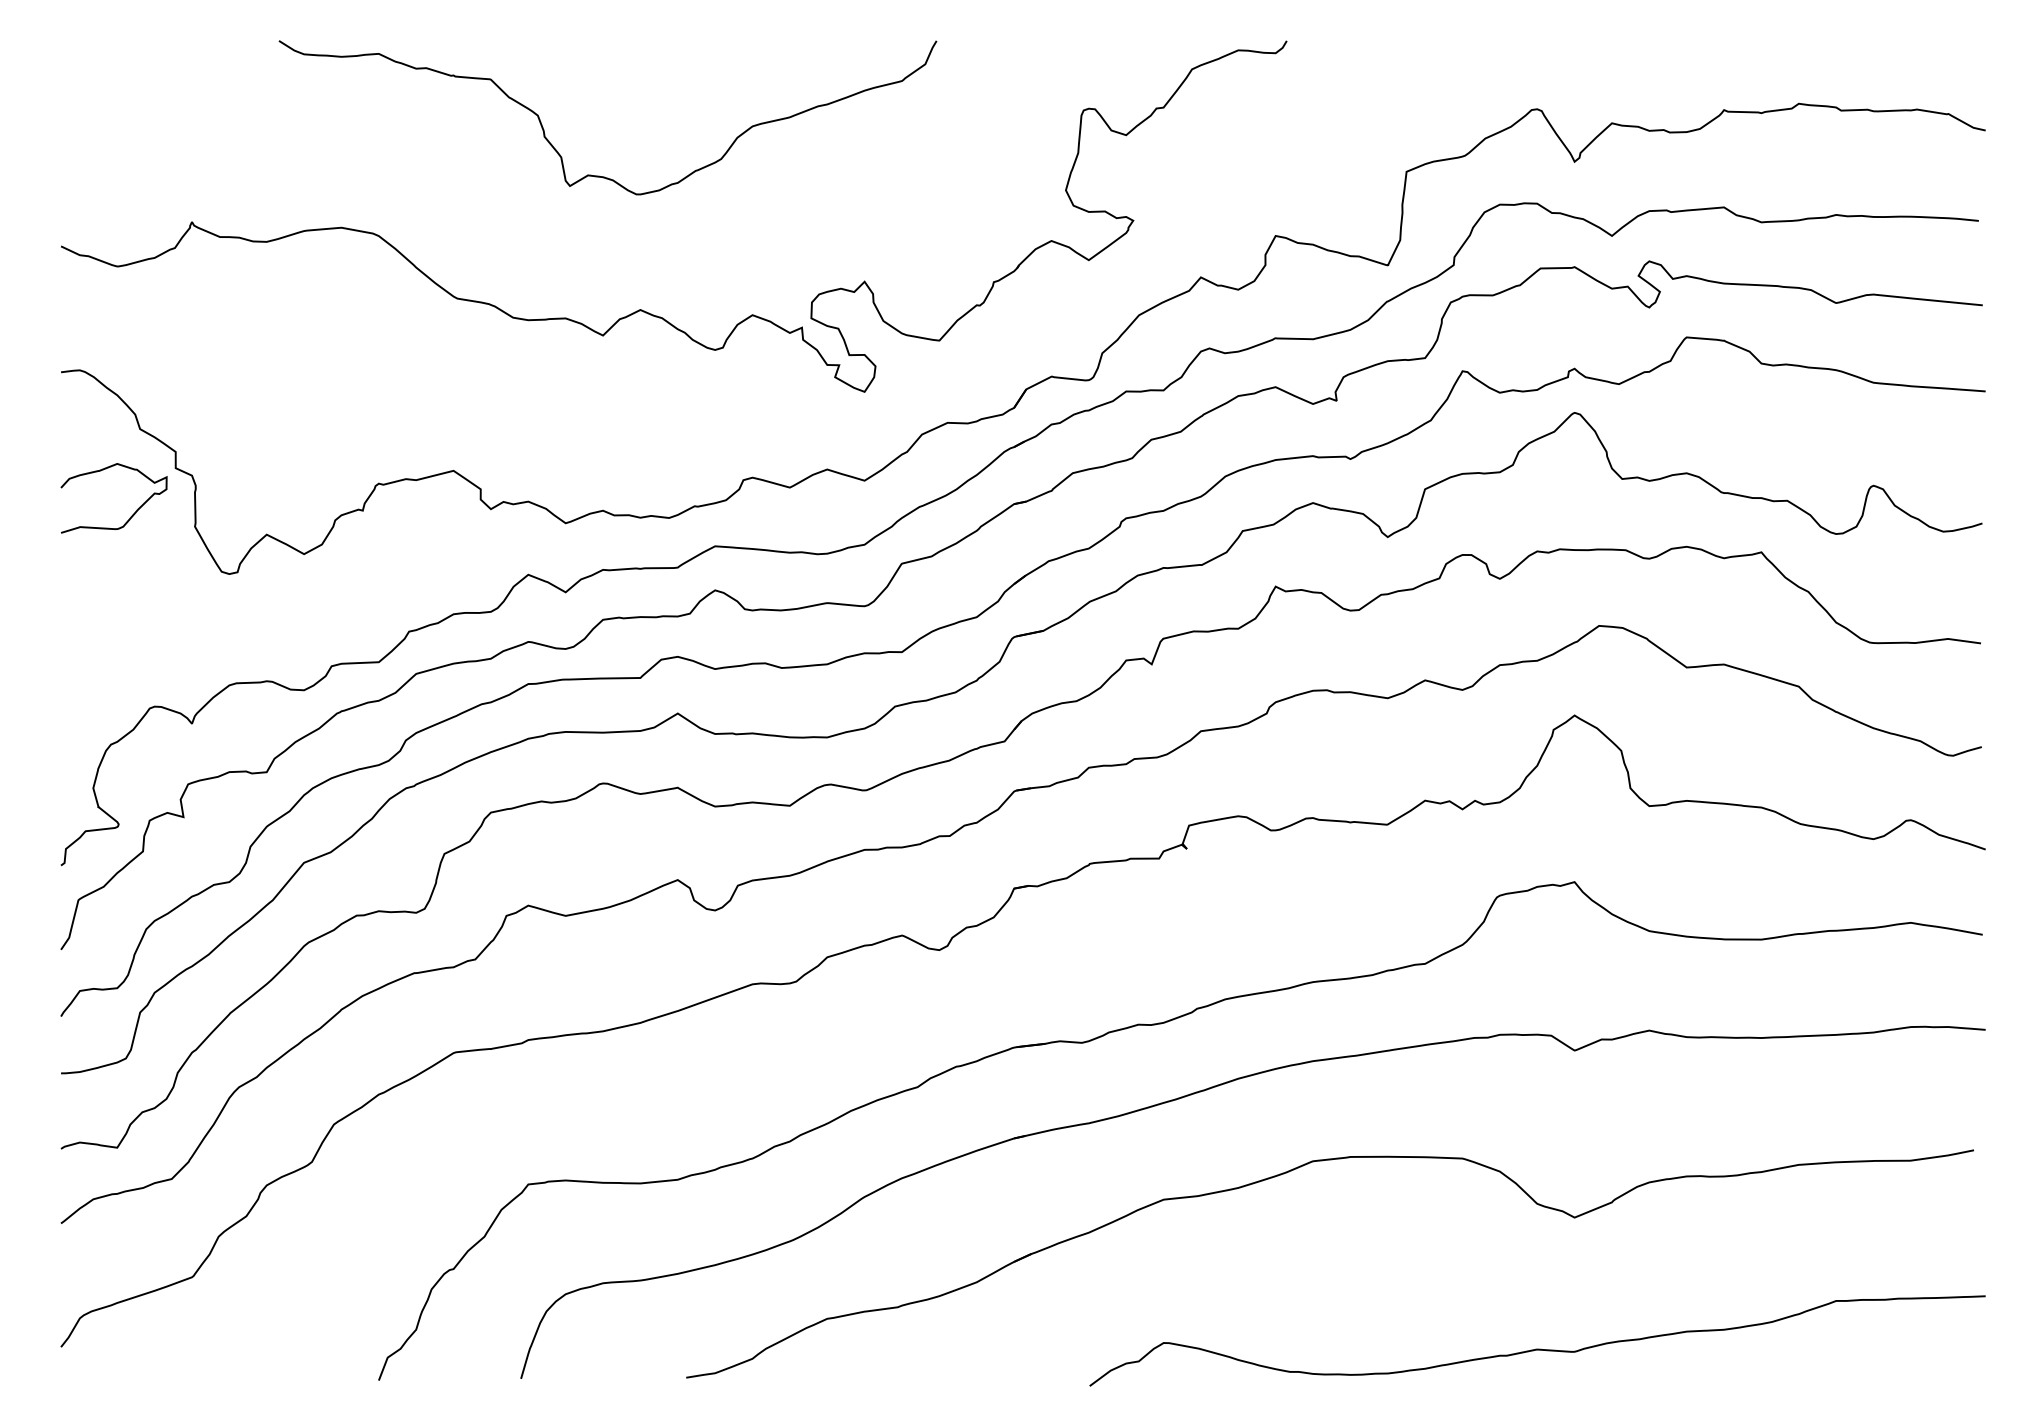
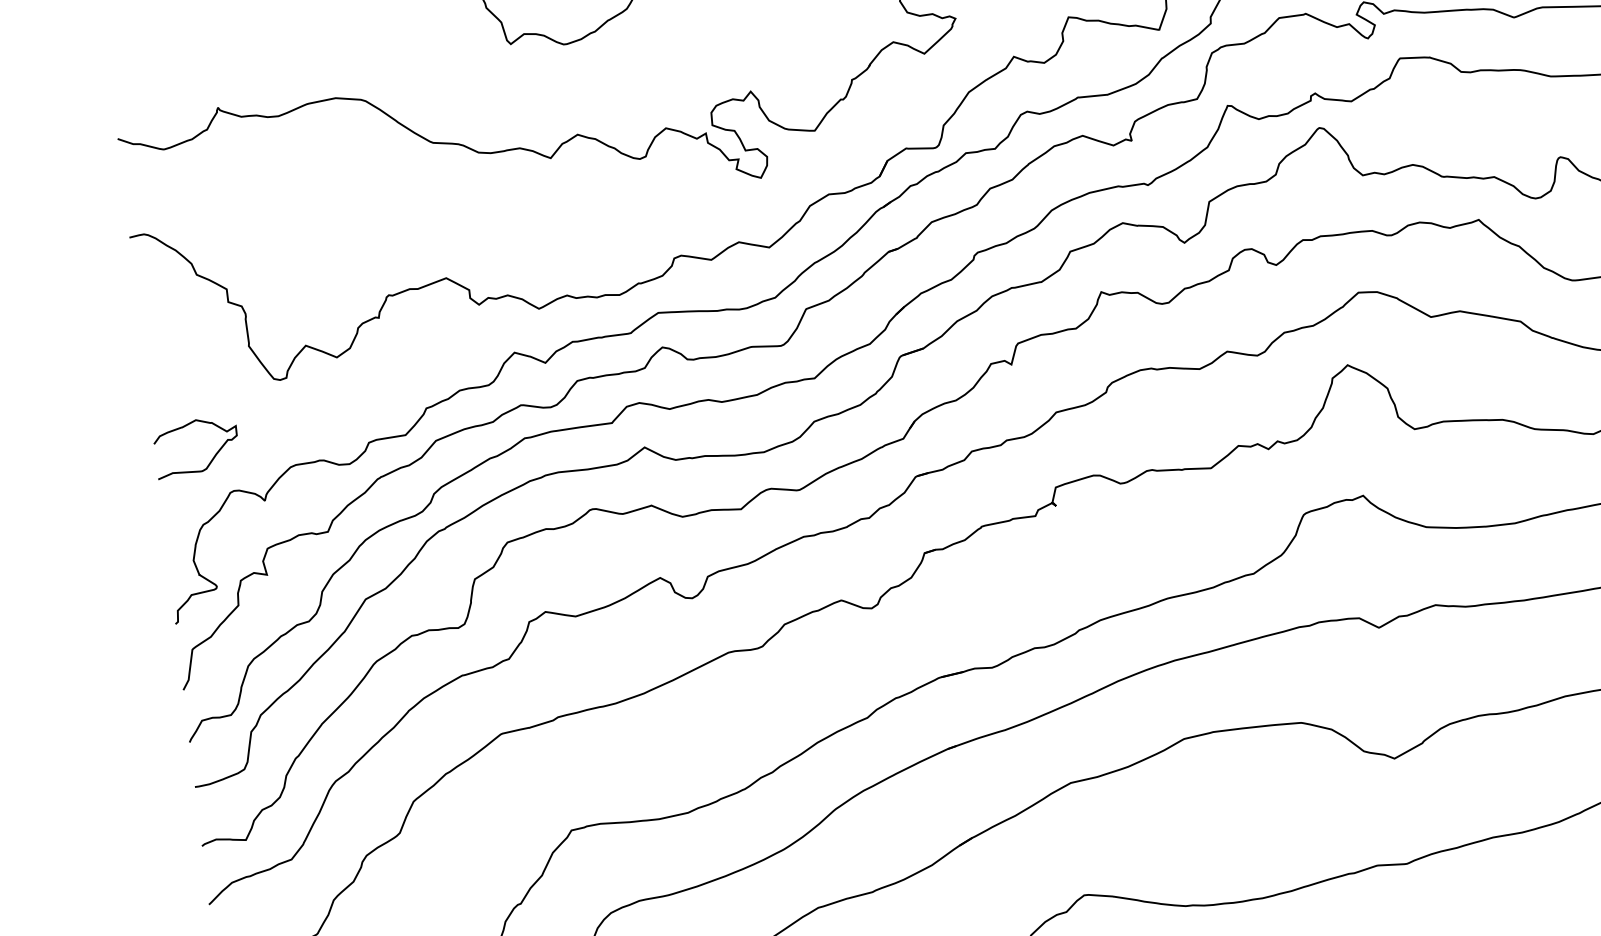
curve: (131, 515) -> (211, 459), moved

